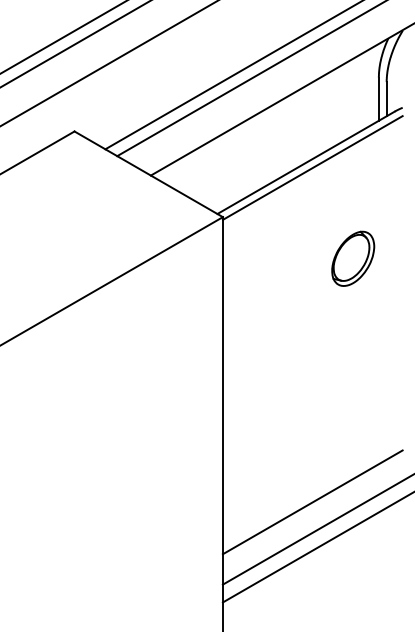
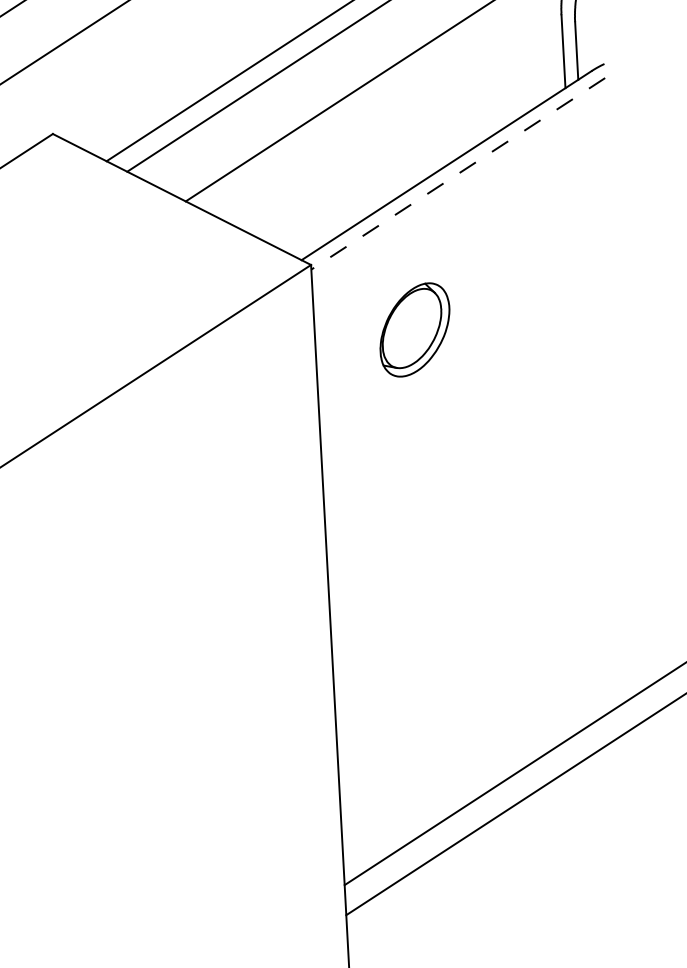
line: (312, 168) -> (457, 174), solid -> dashed
part: (353, 258) -> (415, 329), moved
line: (312, 502) -> (488, 738), removed

